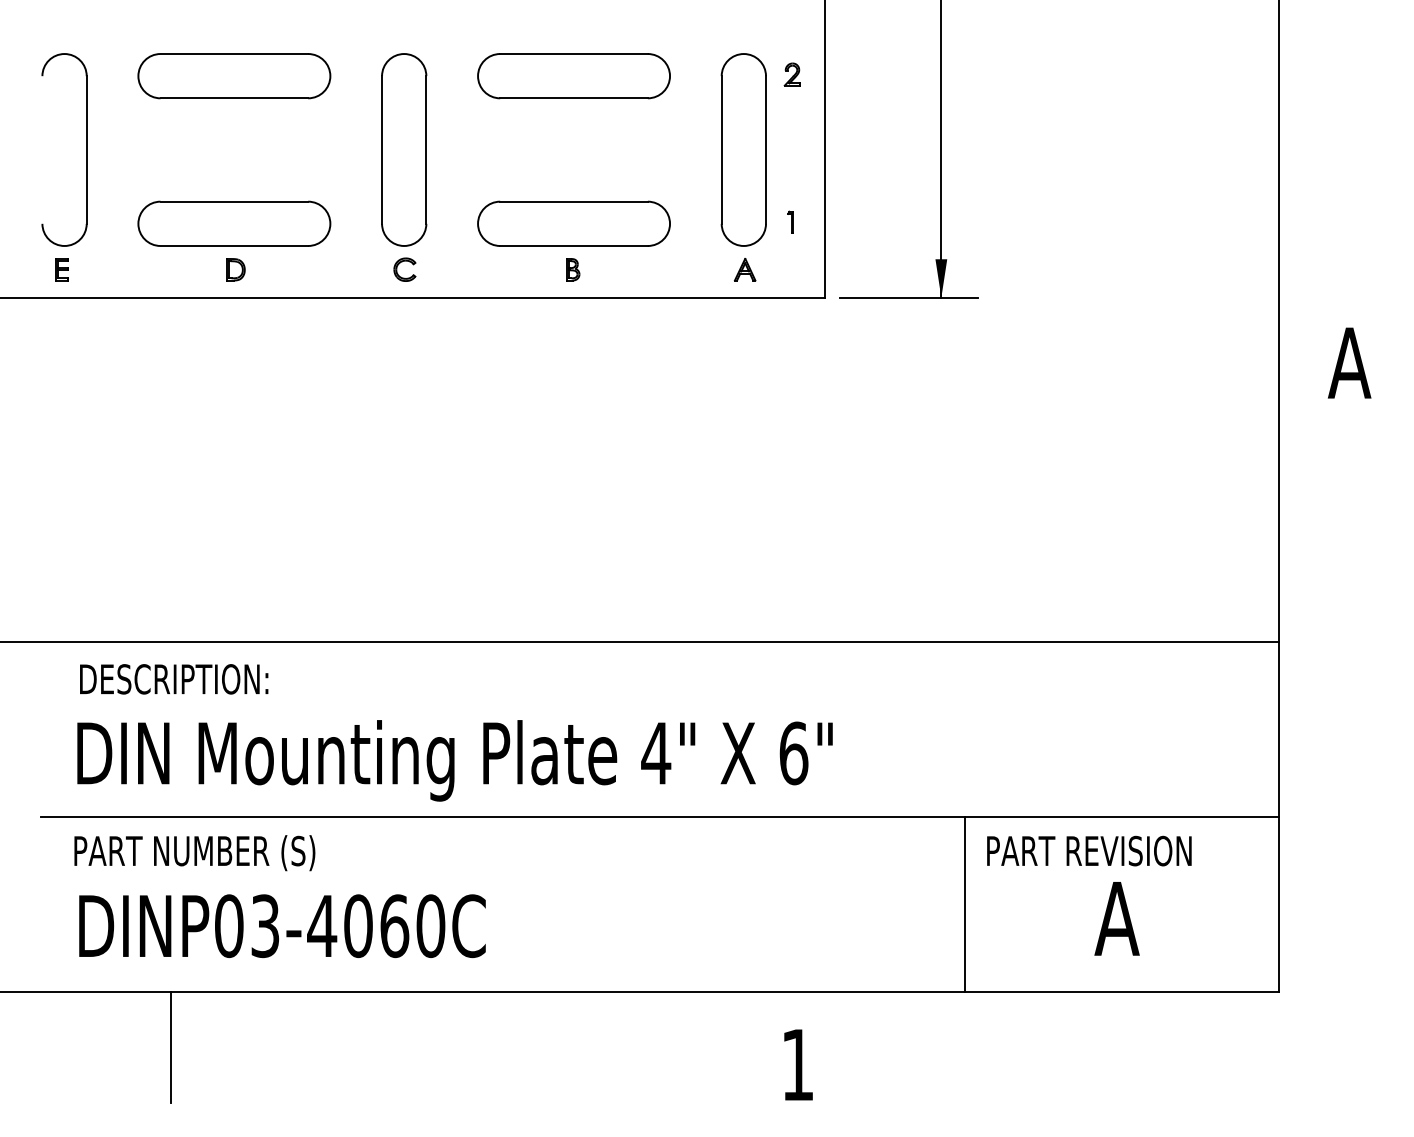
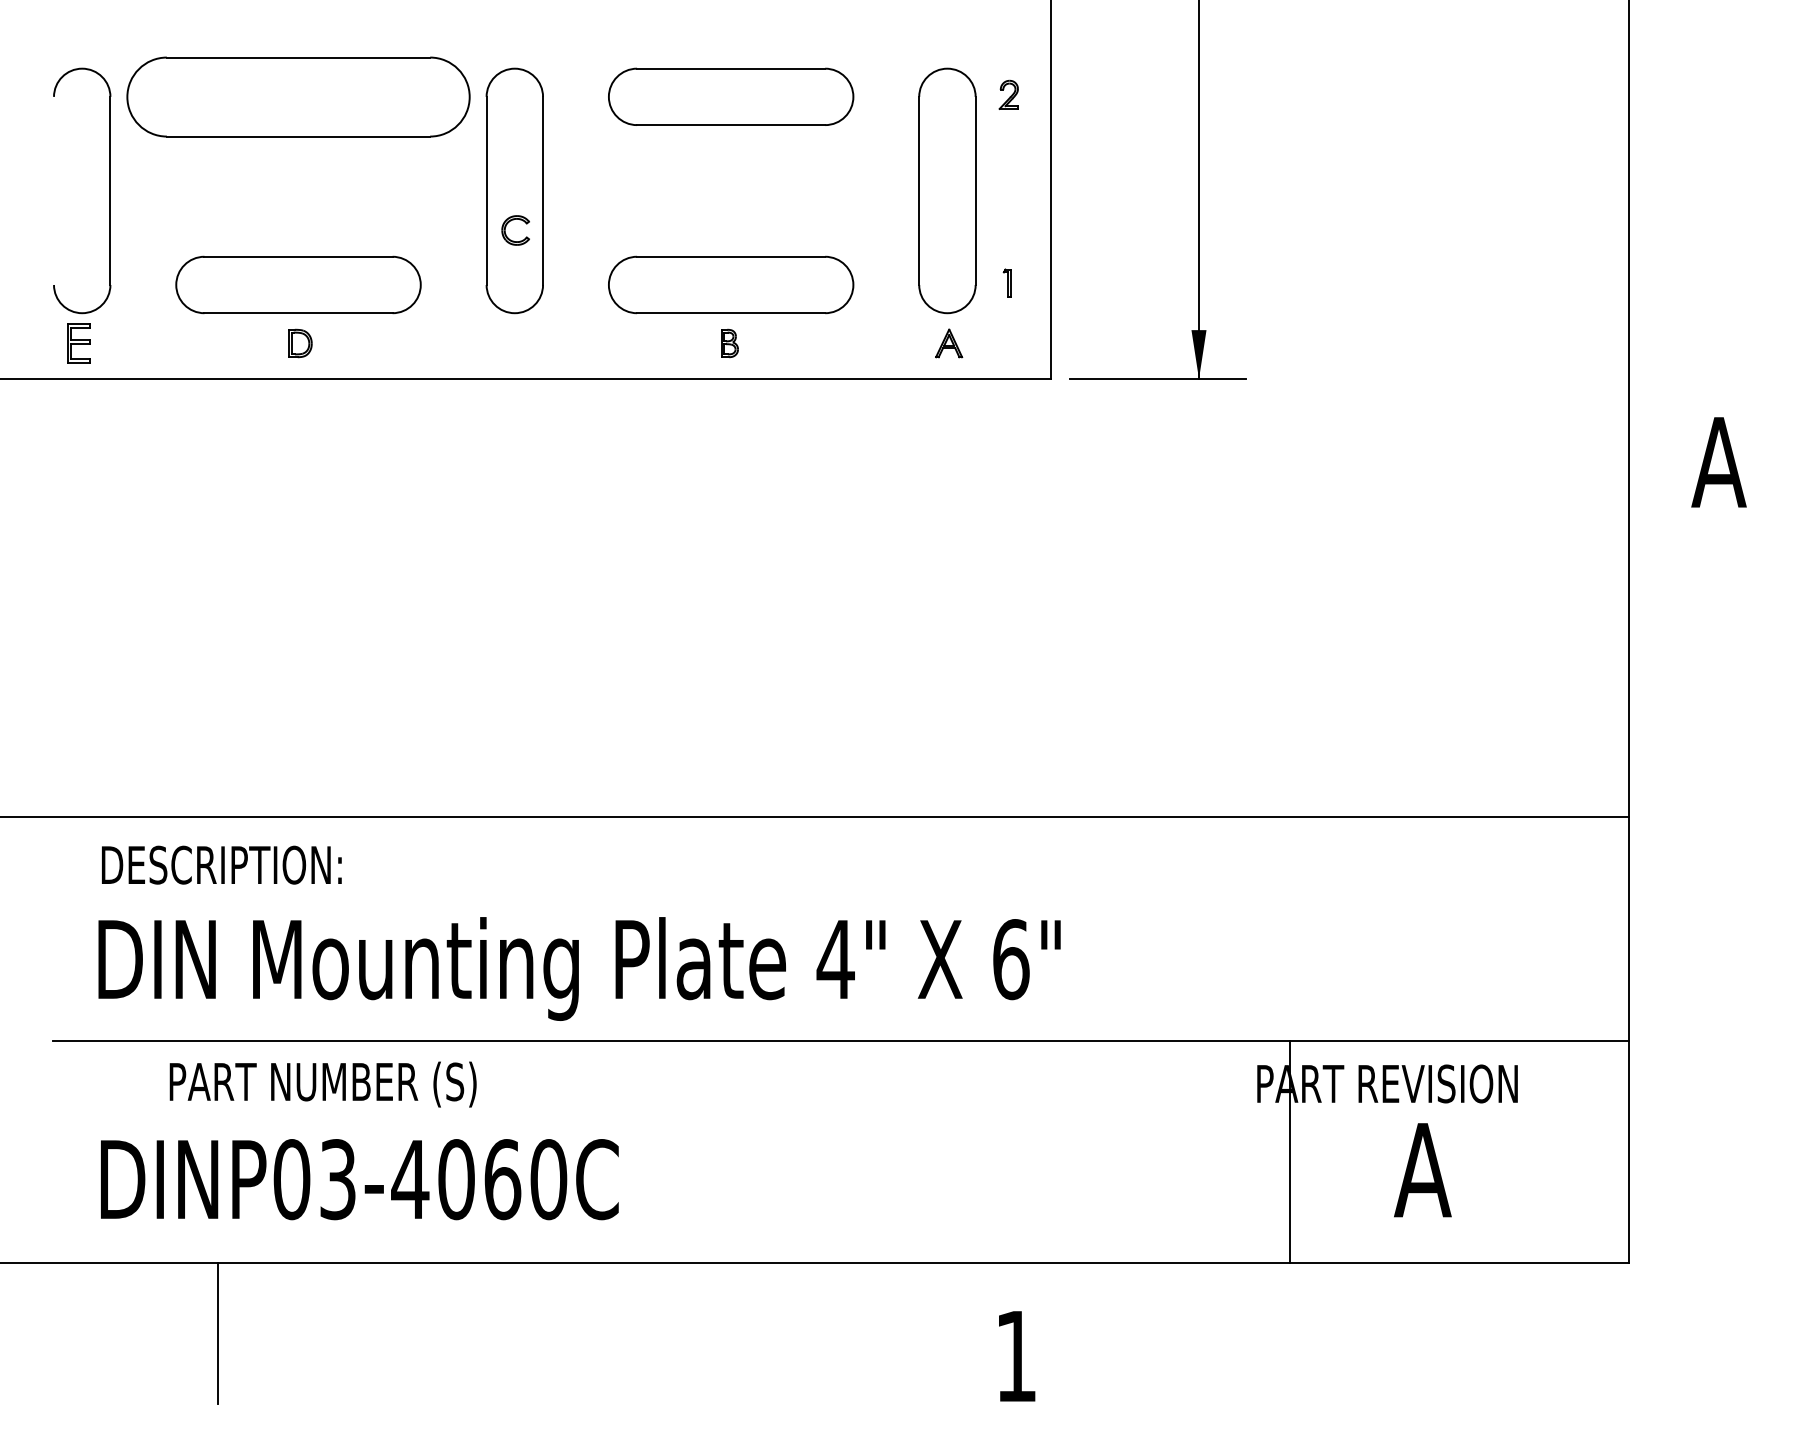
part: (234, 75) -> (298, 96), size x1.4
part: (397, 267) -> (506, 227), moved
part: (61, 269) -> (78, 343), size x1.4
text: (194, 853) -> (322, 1084), moved
line: (964, 904) -> (1289, 1151), moved

